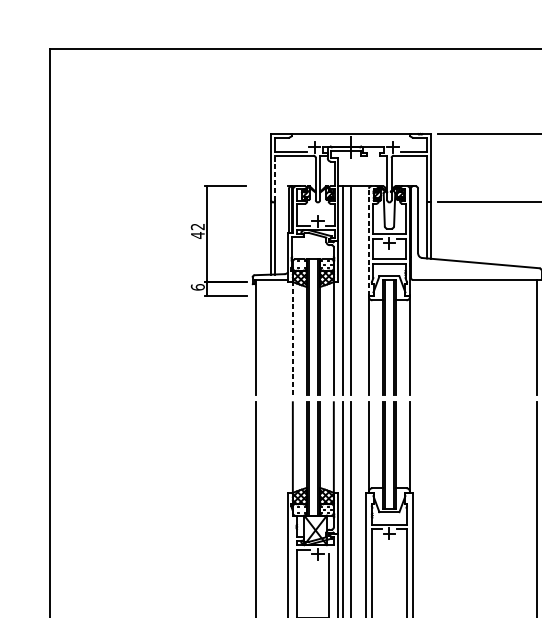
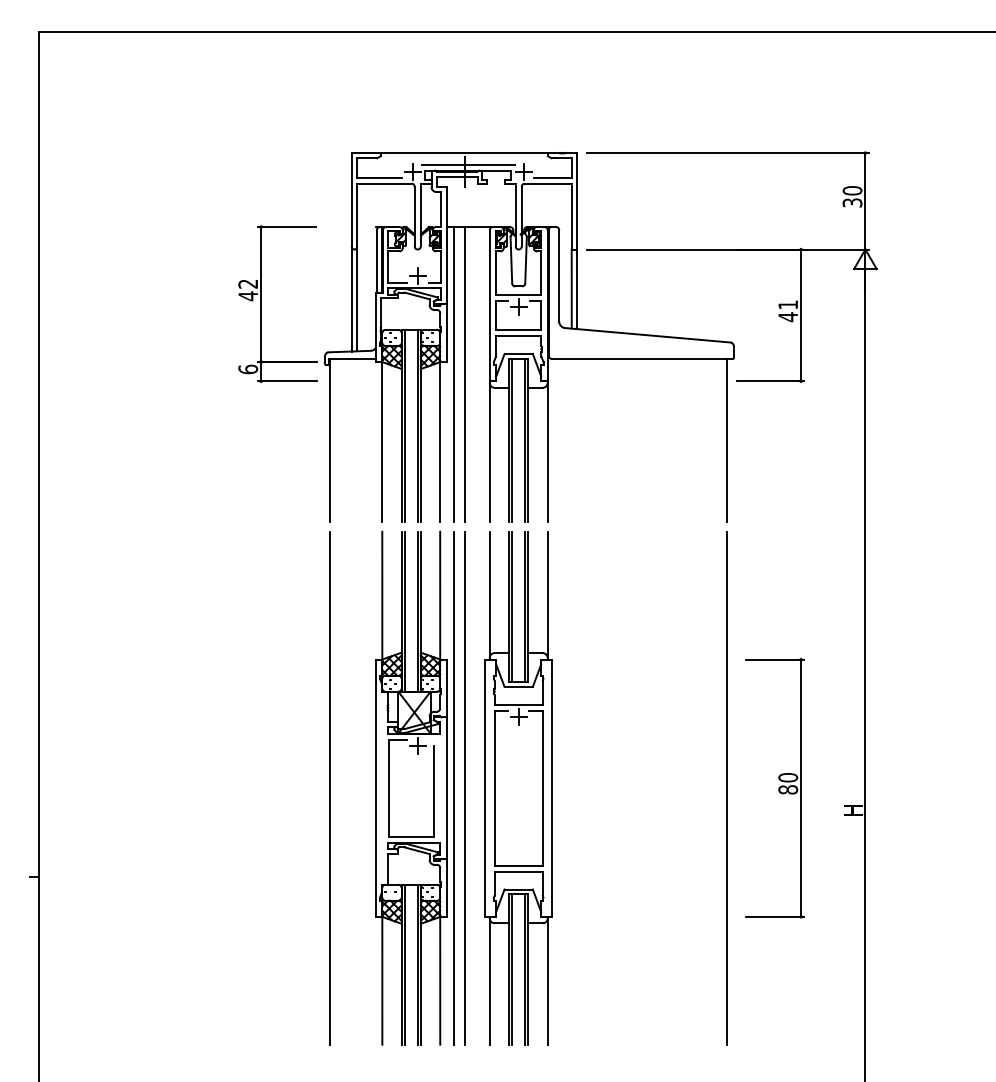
line: (353, 142) -> (467, 165), added
line: (275, 178) -> (357, 215), dashed -> solid
line: (368, 242) -> (489, 305), dashed -> solid
line: (292, 338) -> (382, 441), dashed -> solid

